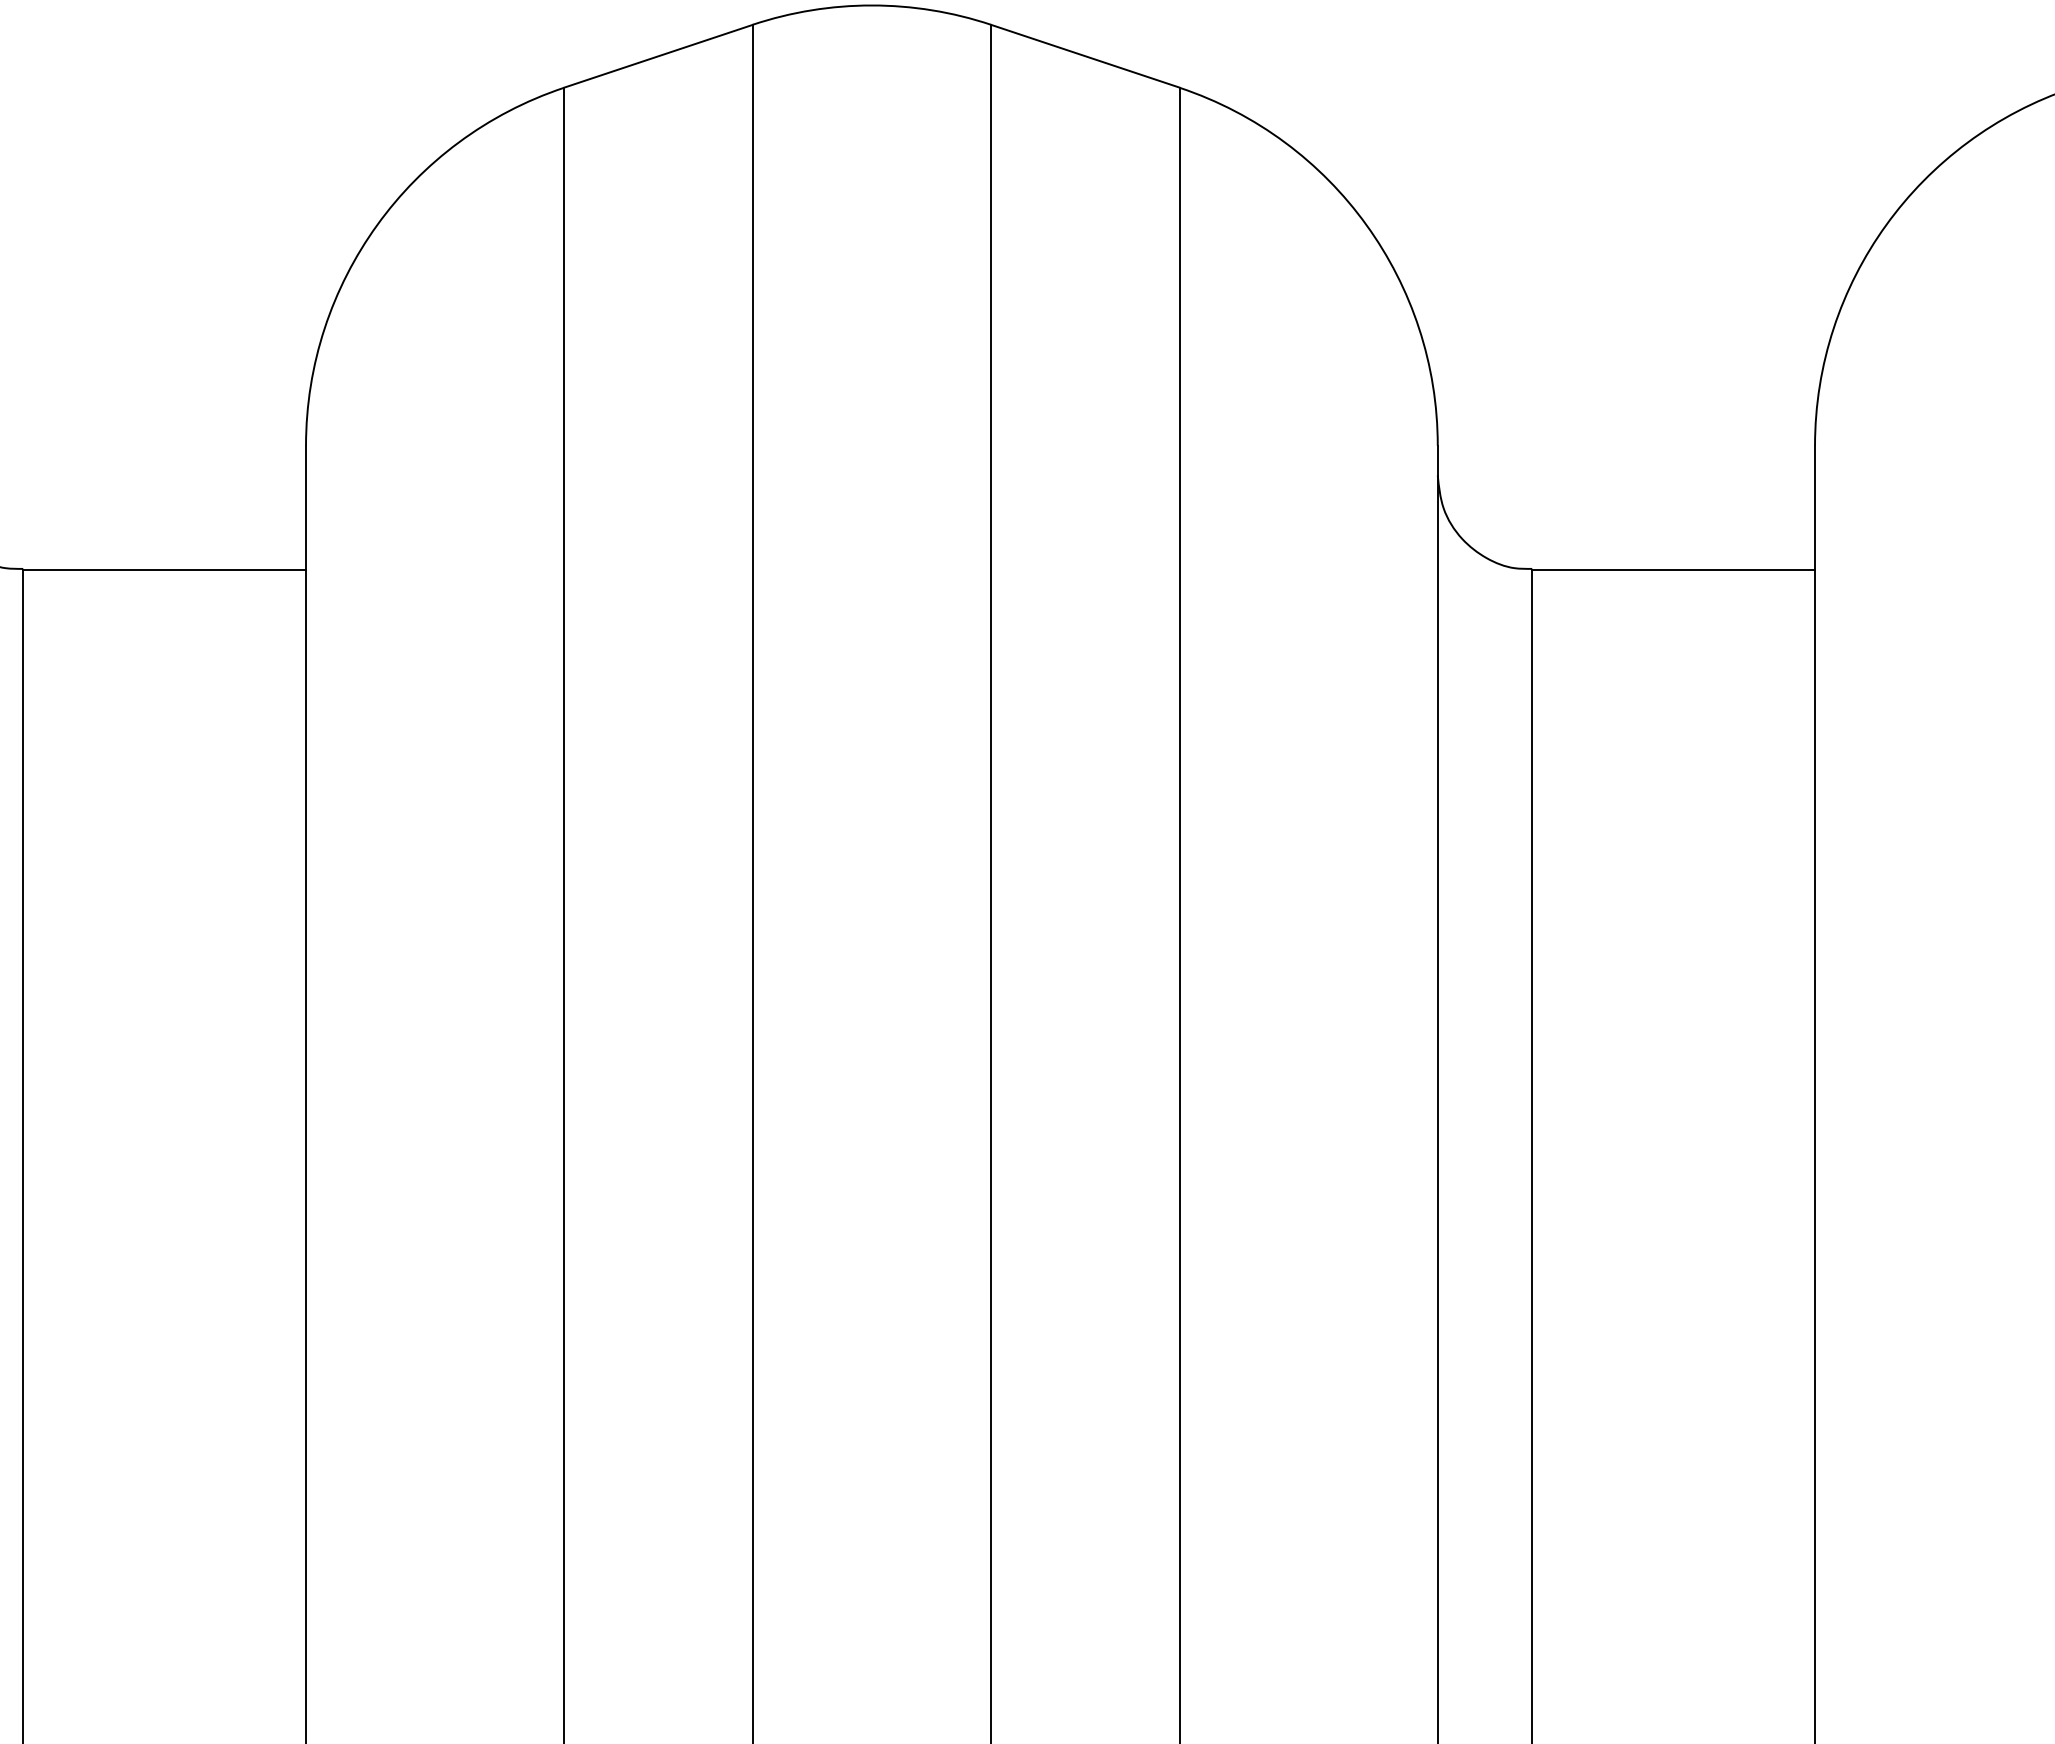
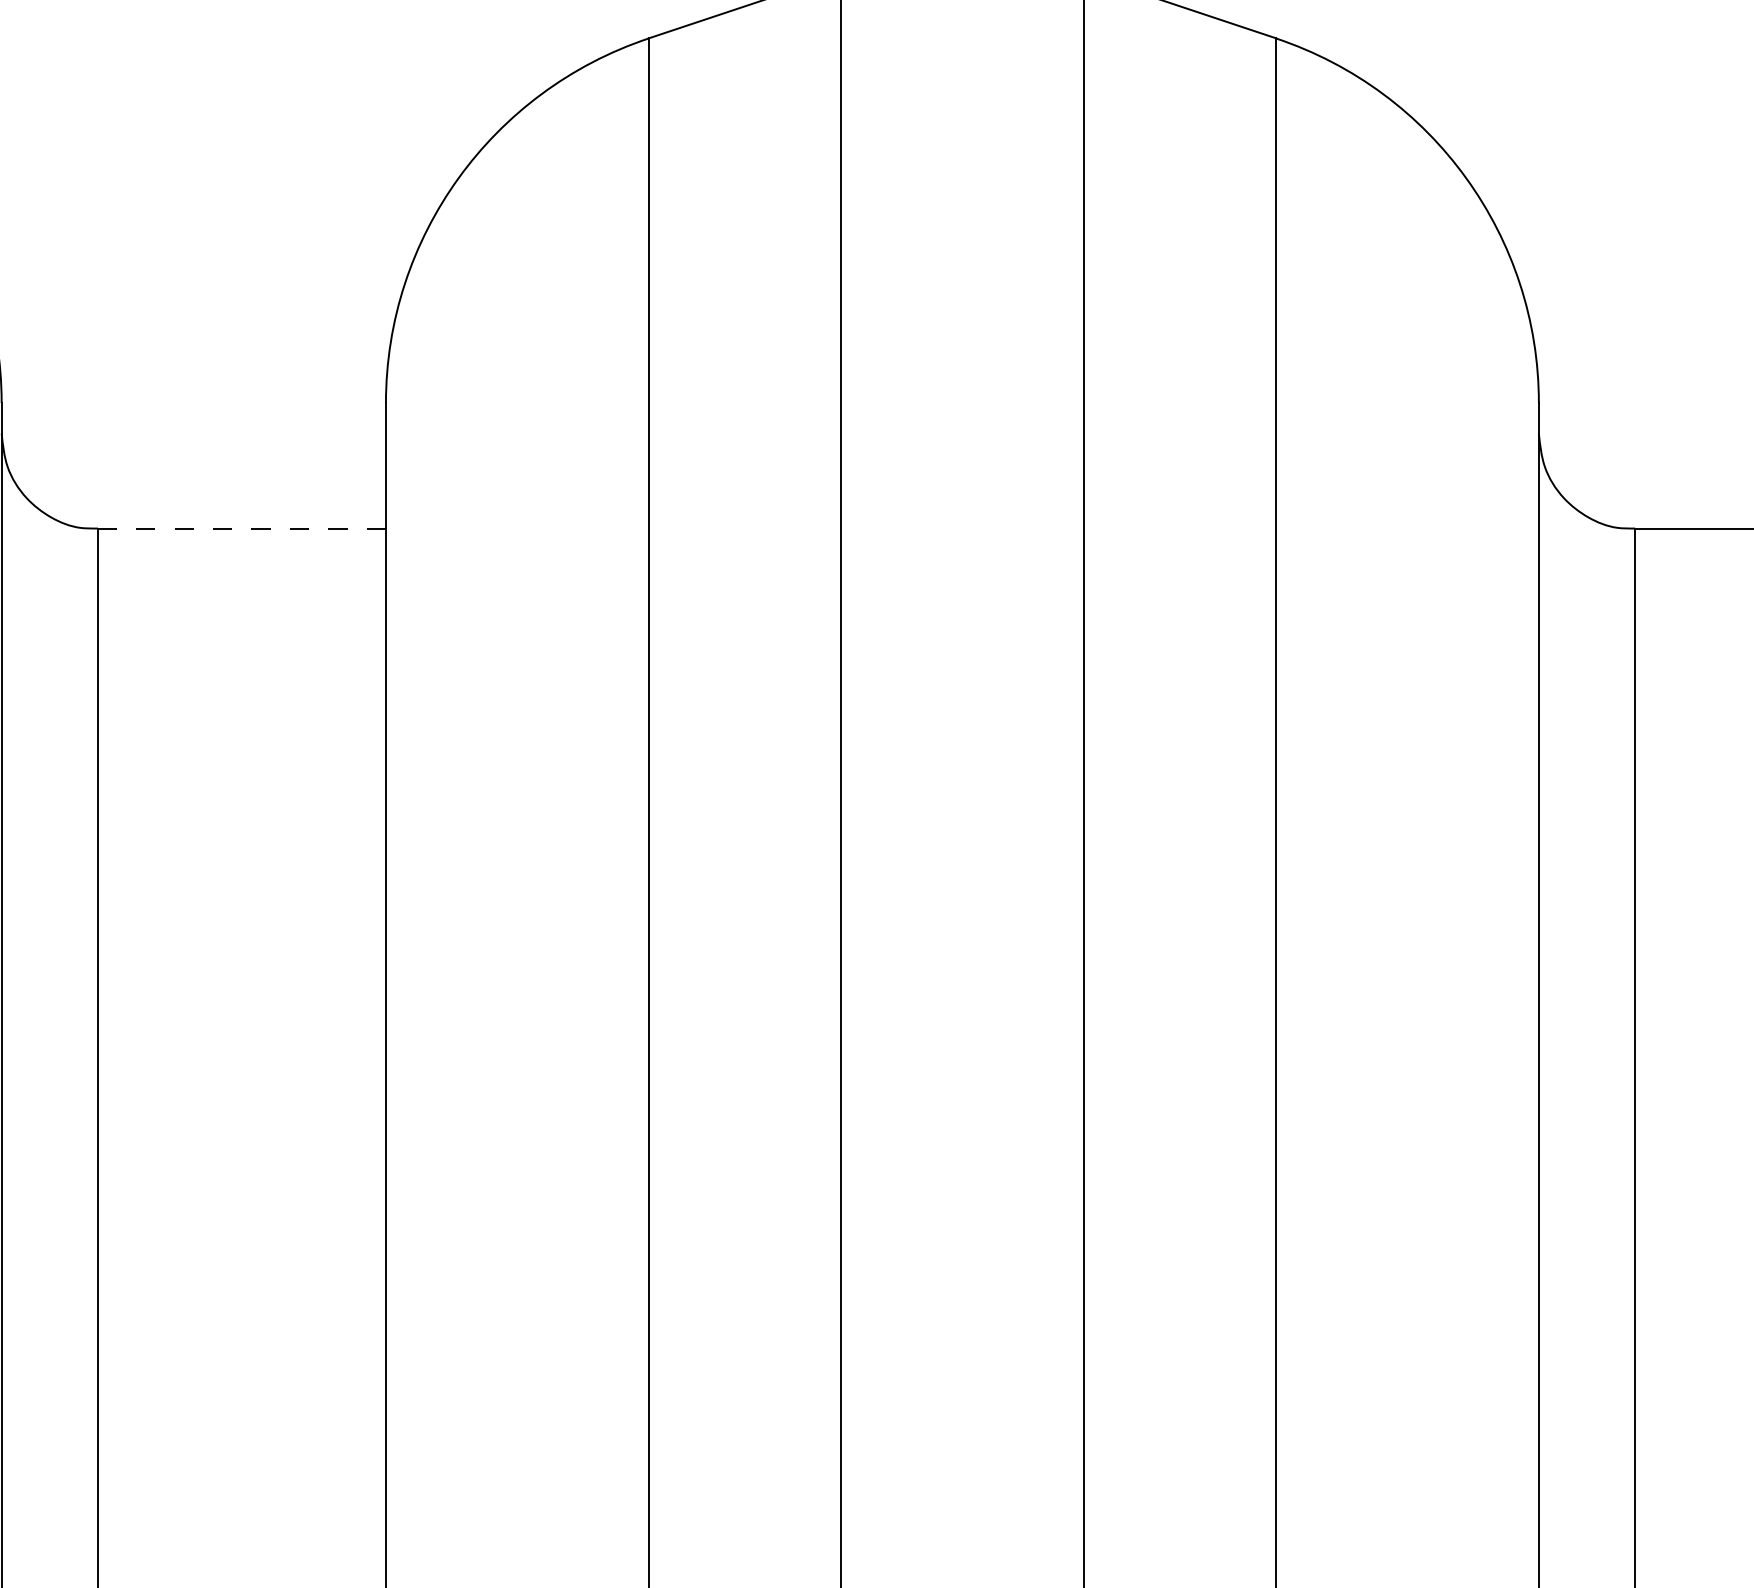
line: (164, 569) -> (241, 529), solid -> dashed

